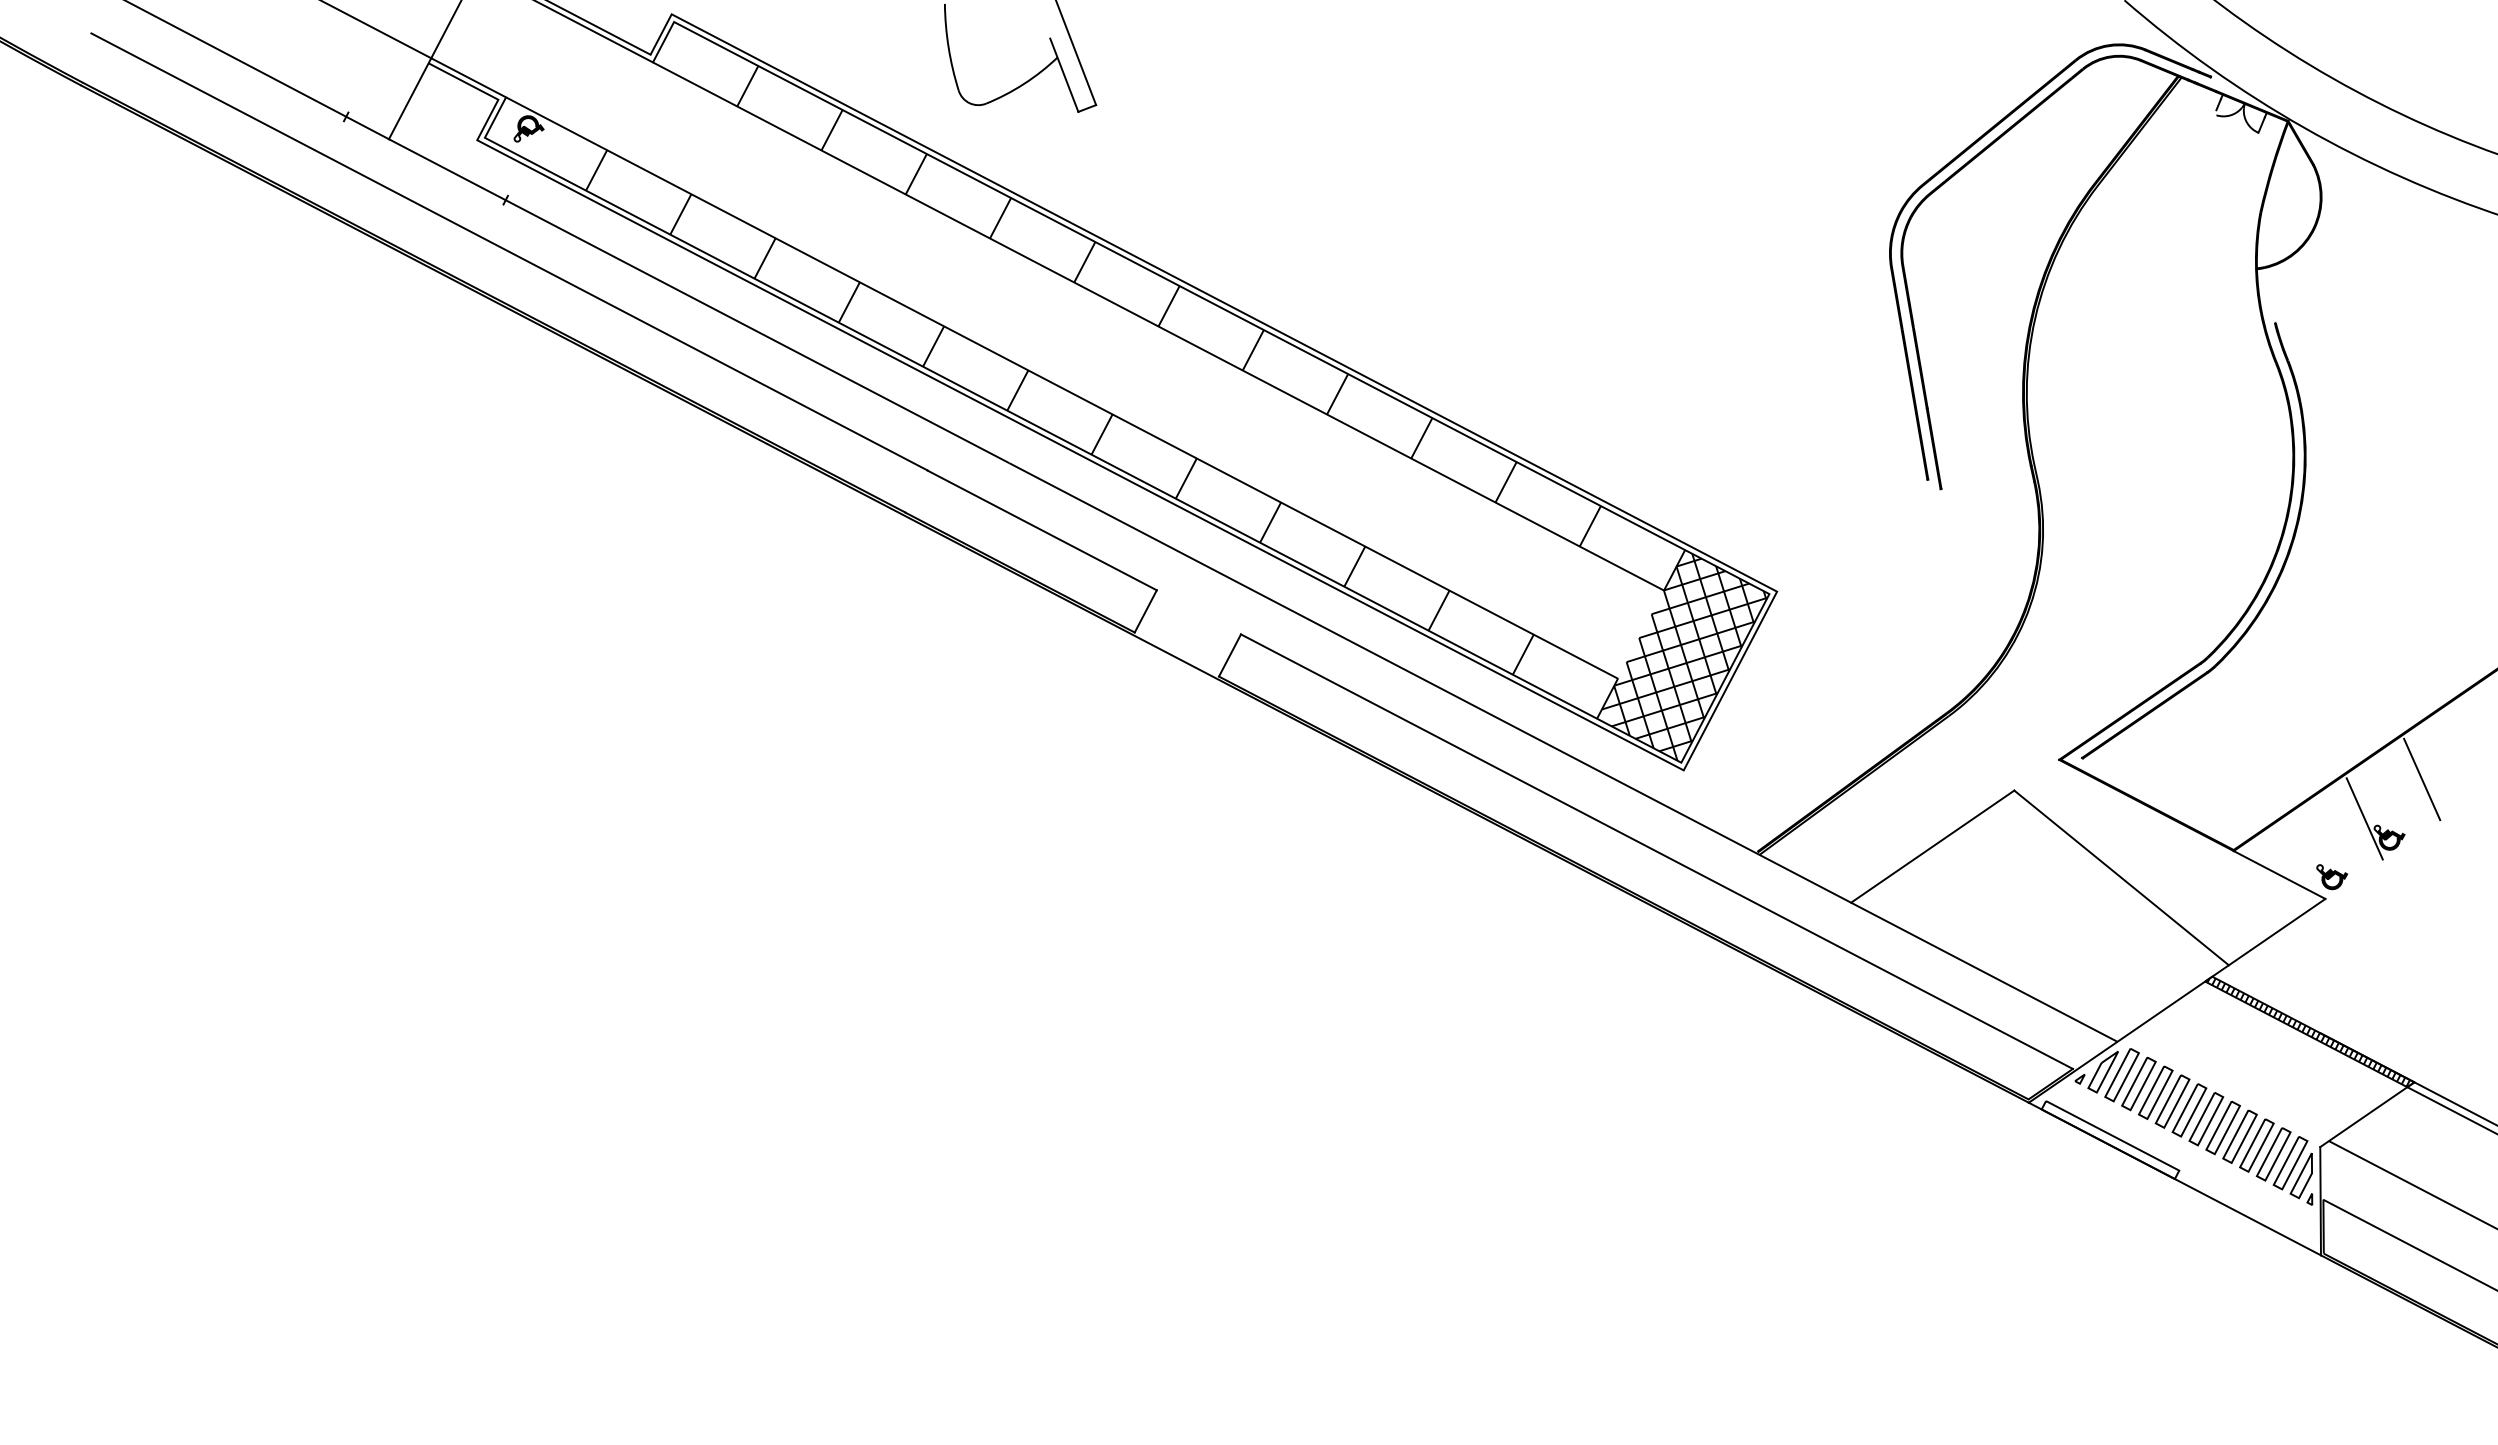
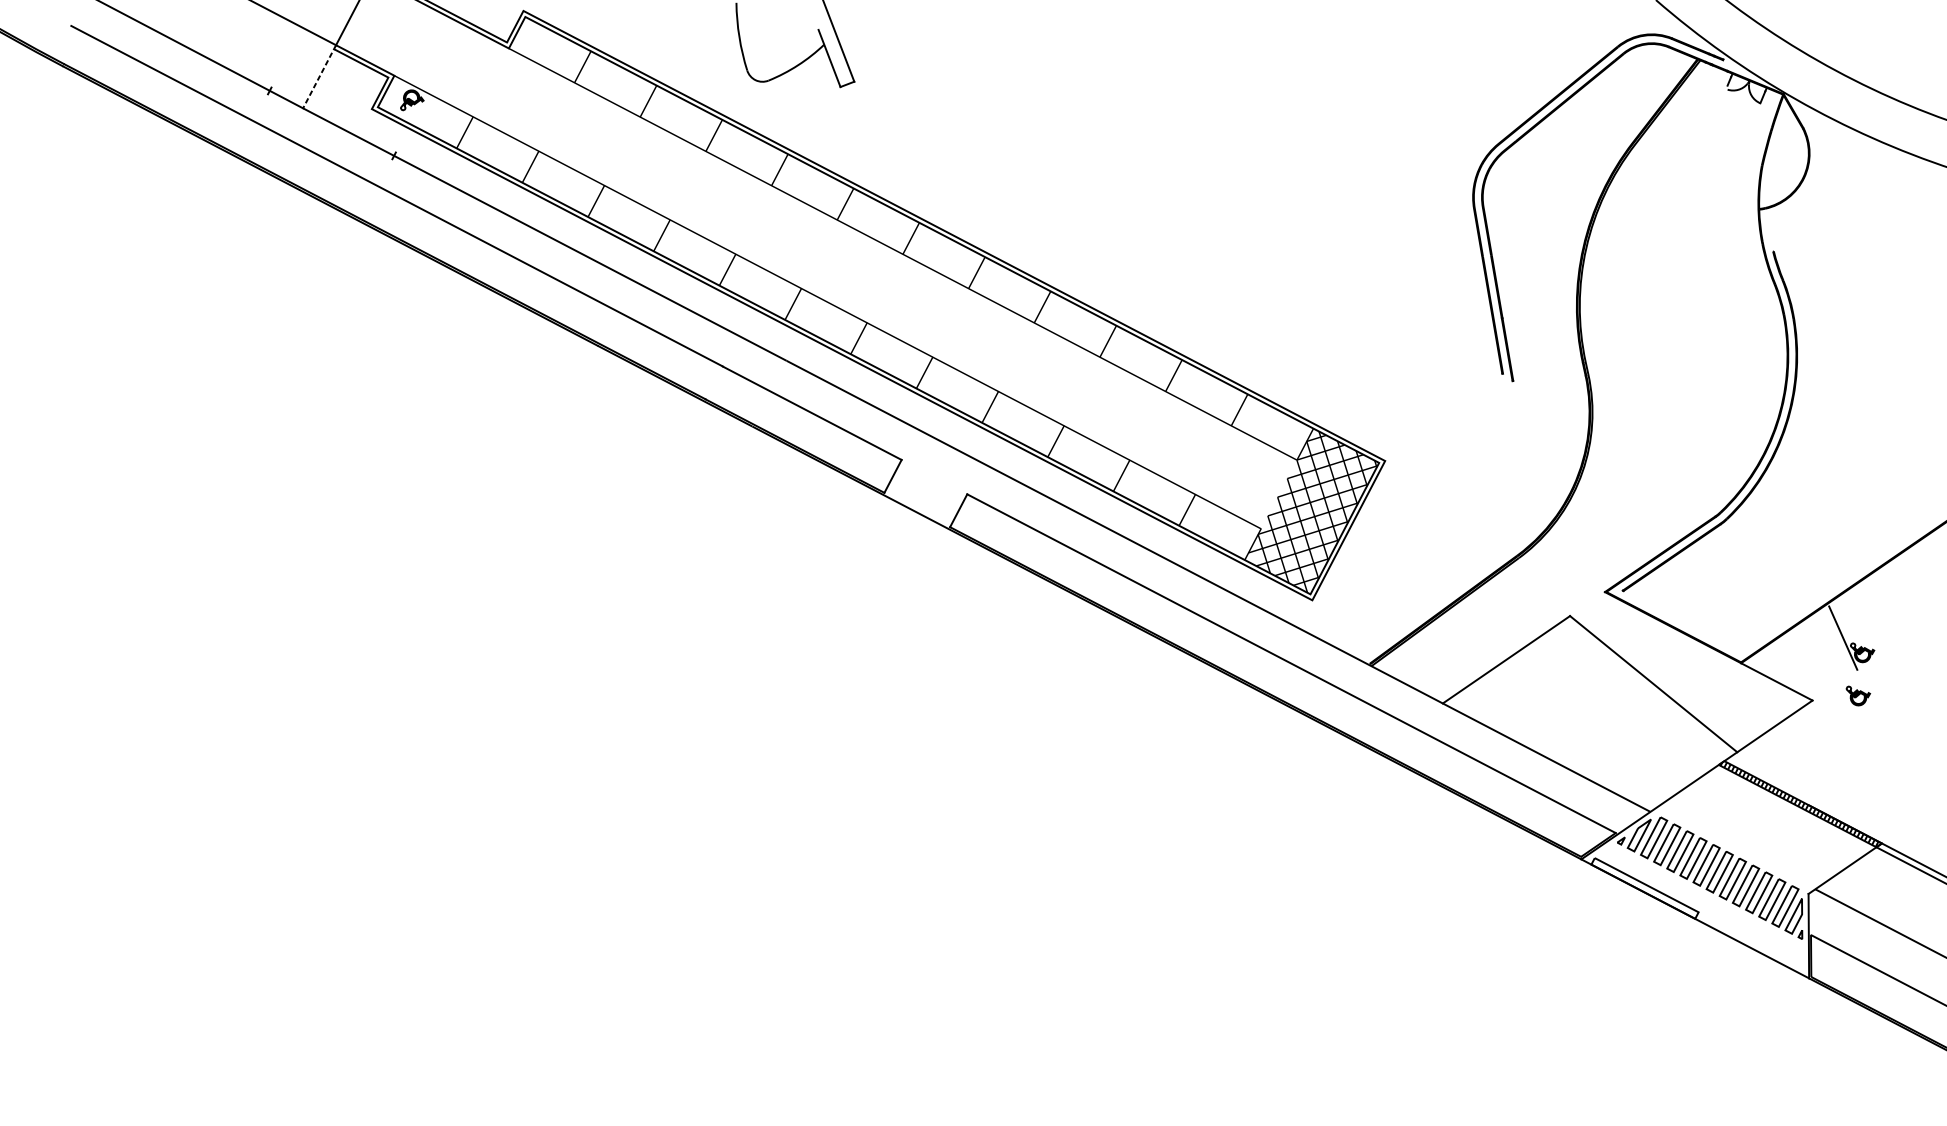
line: (410, 98) -> (319, 76), solid -> dashed
line: (2422, 779) -> (1888, 607), removed
part: (2332, 877) -> (1858, 696), moved

